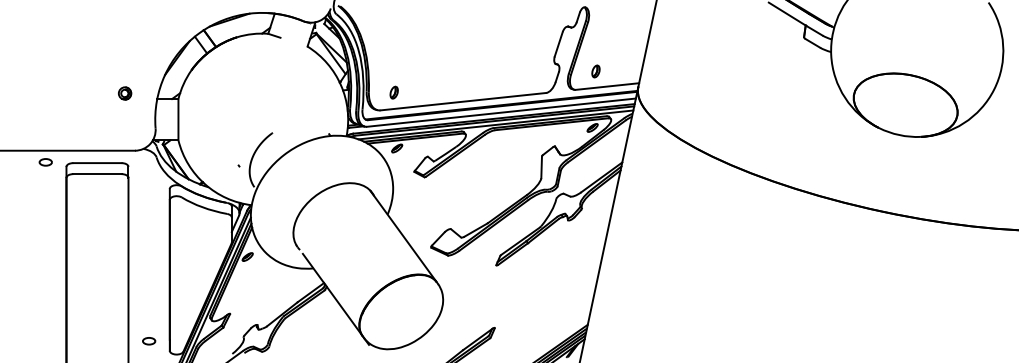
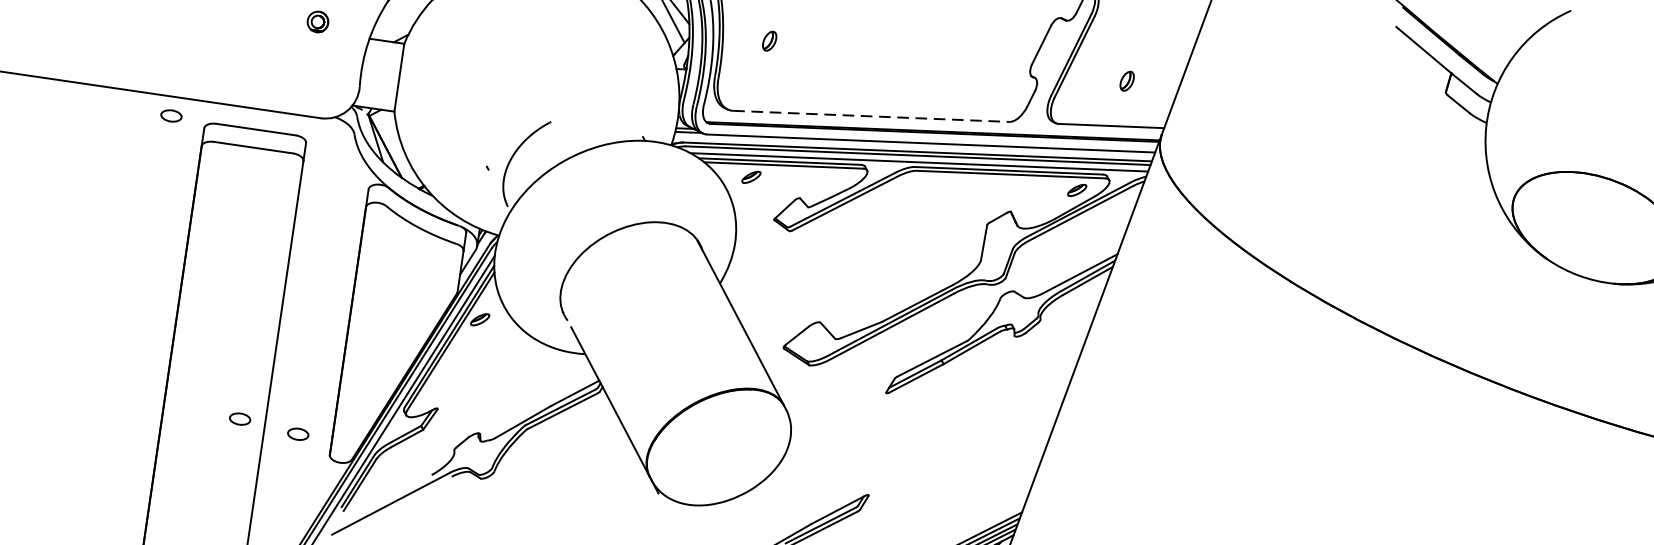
part: (595, 71) -> (1126, 81), moved
part: (393, 92) -> (768, 40), moved
line: (463, 101) -> (871, 116), solid -> dashed
part: (113, 337) -> (240, 419), added

